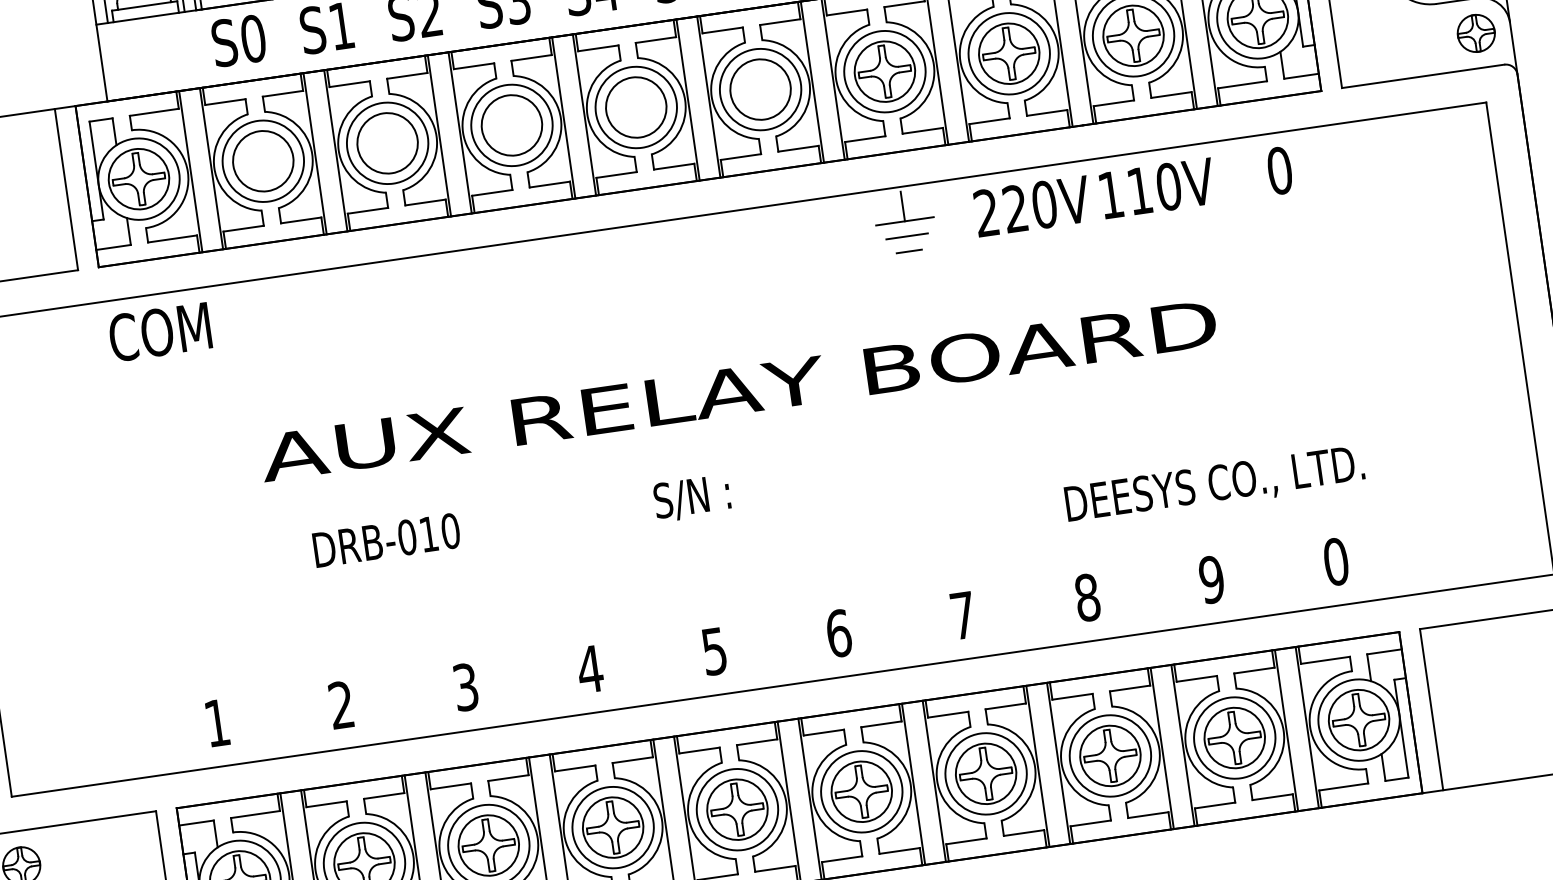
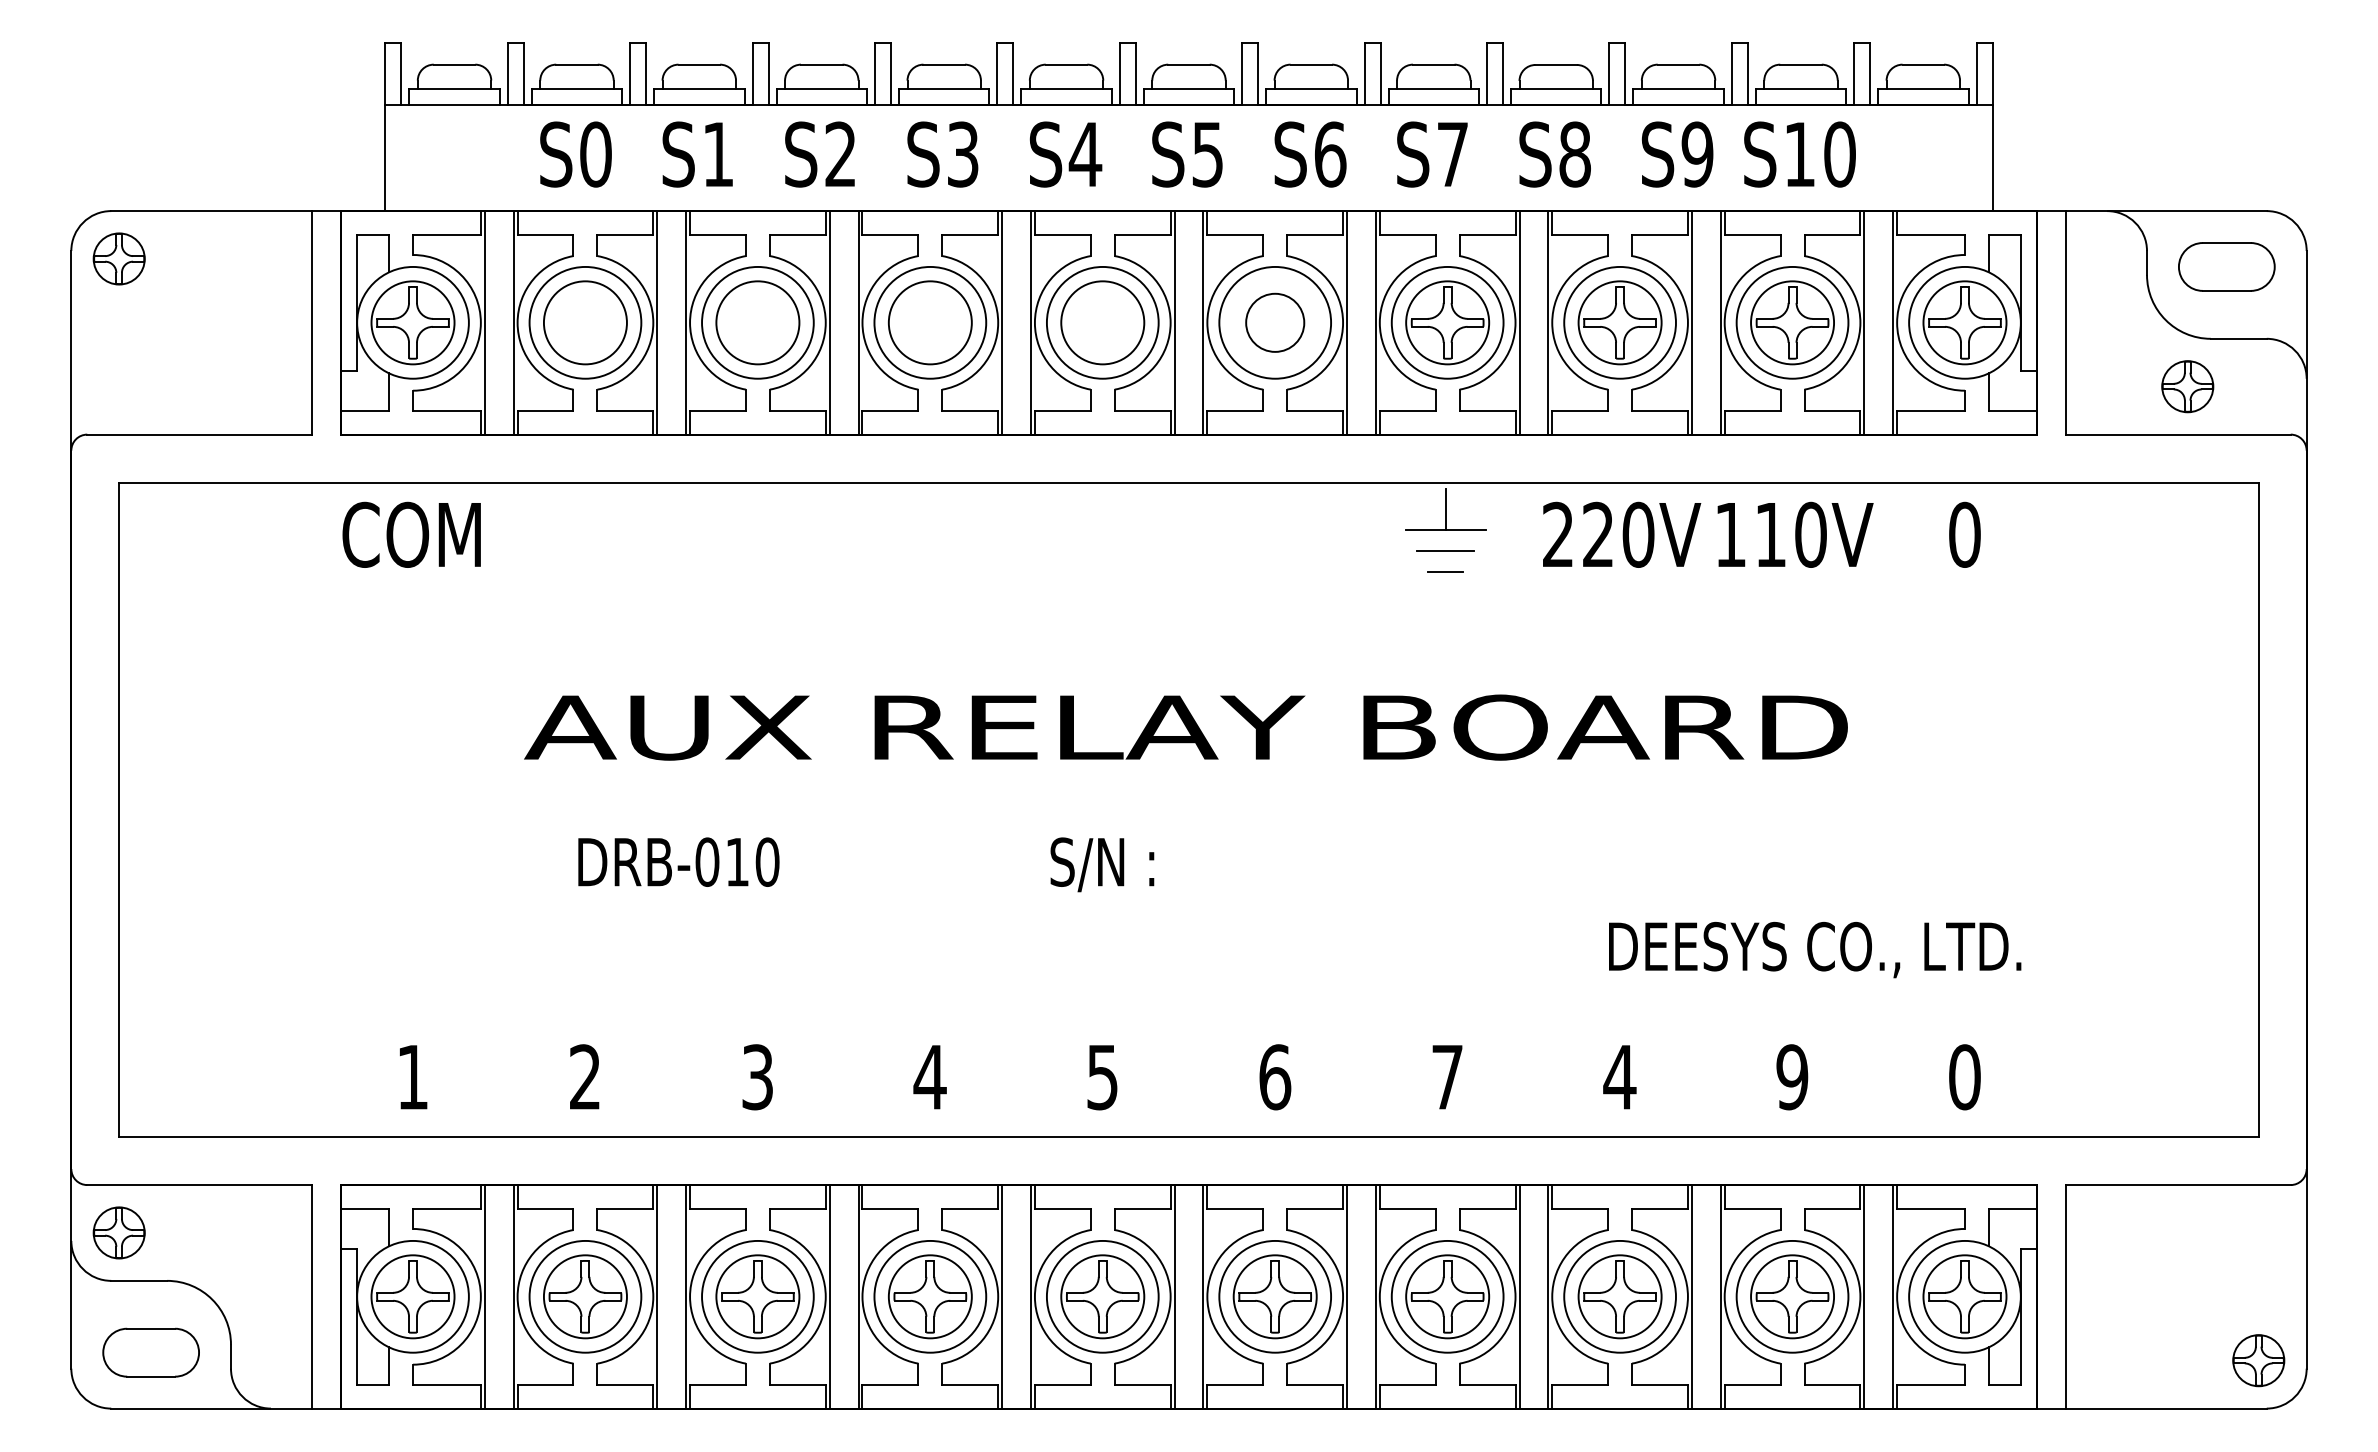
part: (1476, 33) -> (2187, 386), moved
circle: (760, 89) -> (1274, 322), size x0.7
text: (1087, 597) -> (1619, 1077), 8 -> 4

